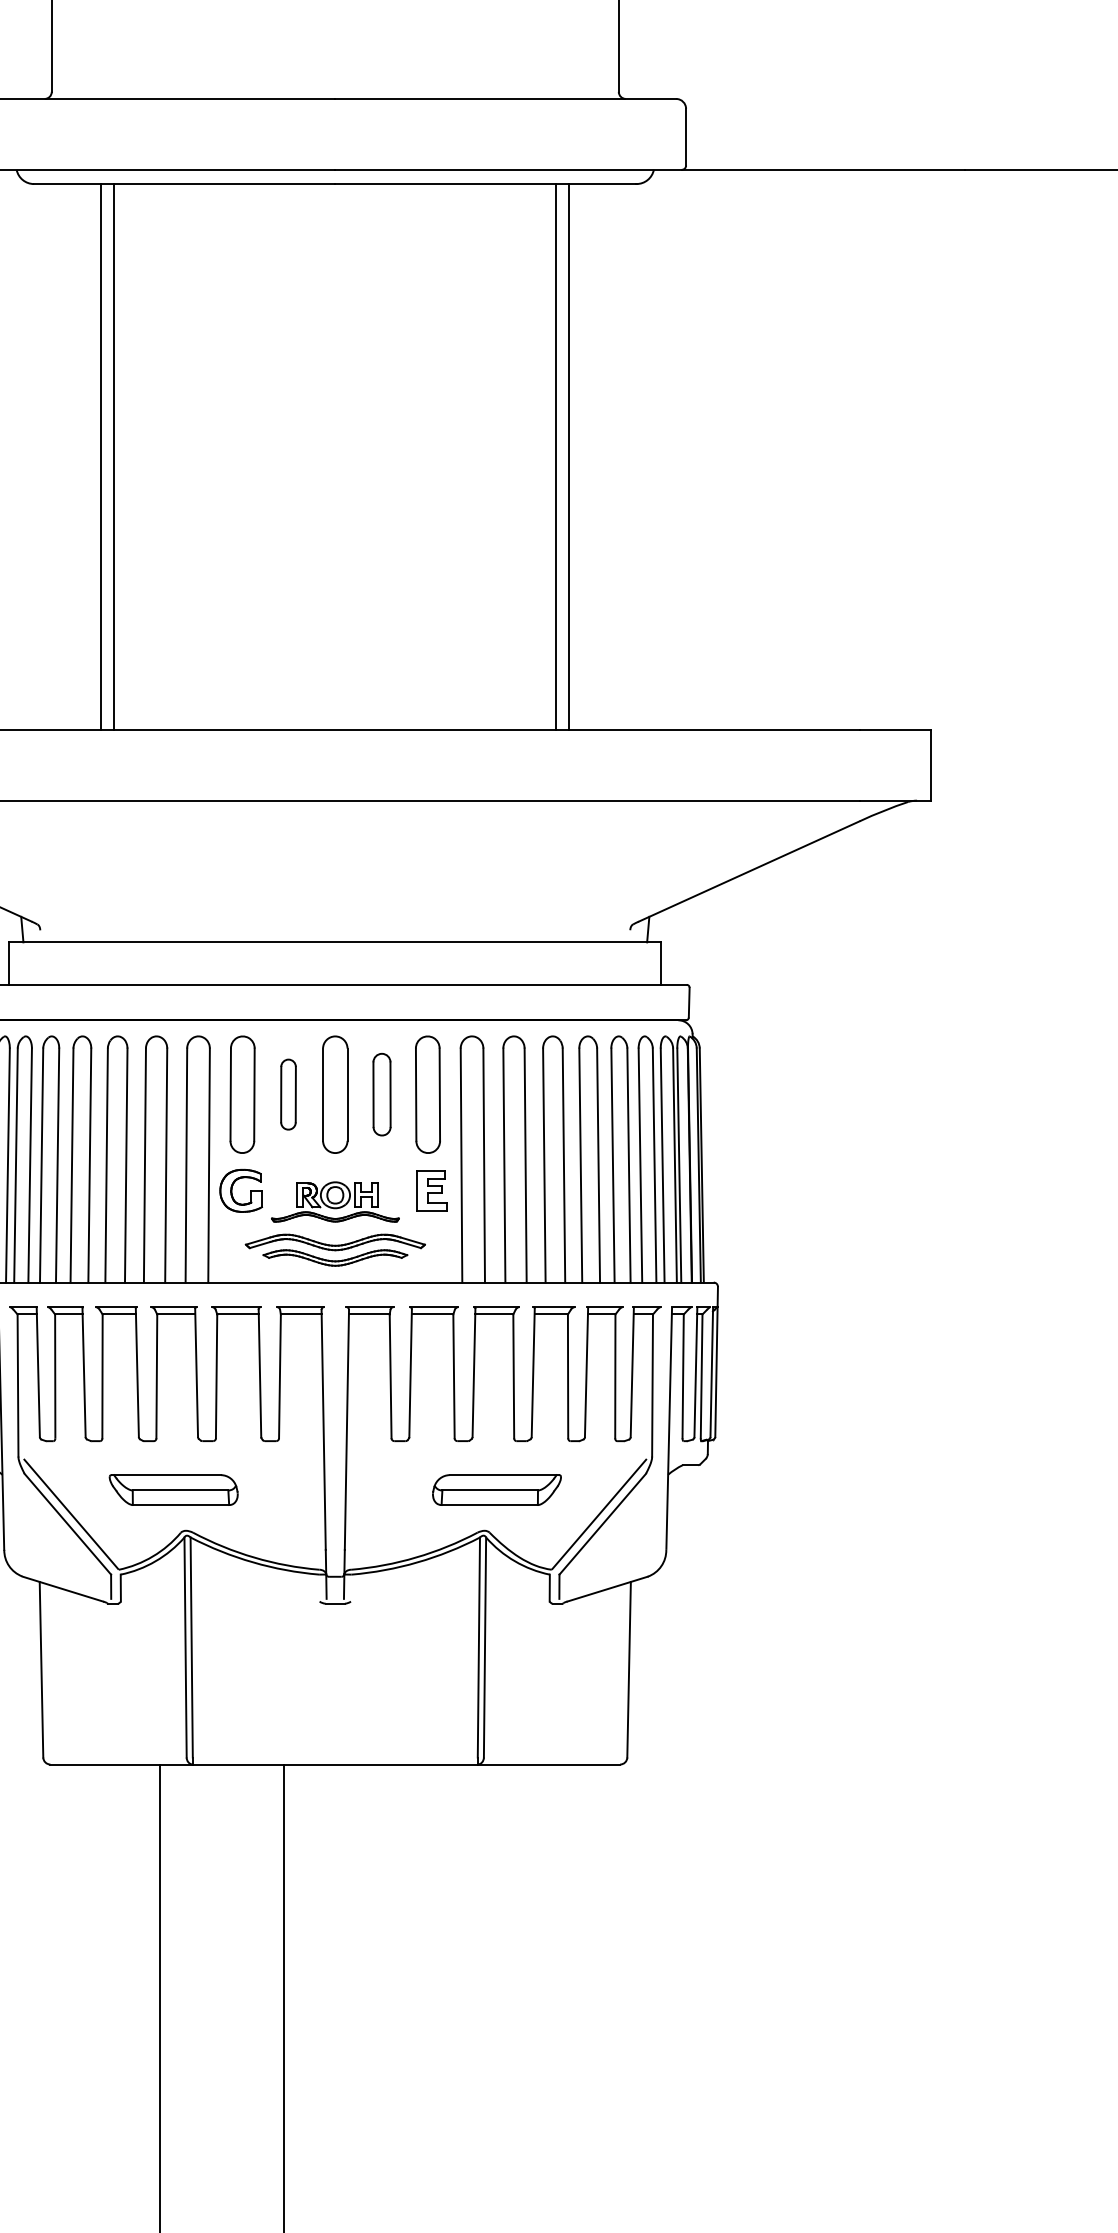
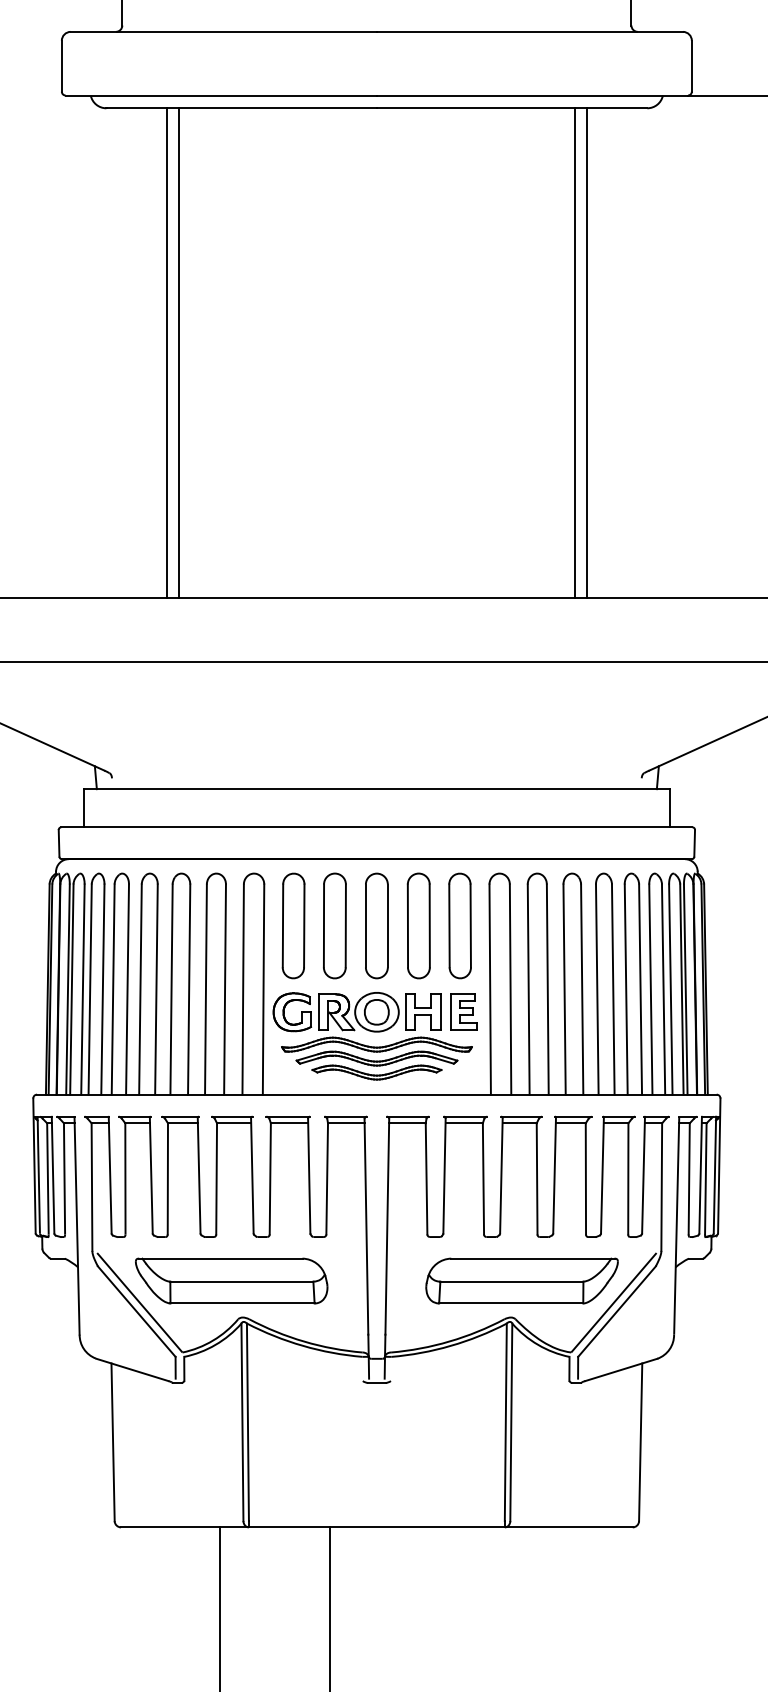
part: (288, 1094) -> (334, 925), size x1.67
part: (381, 1094) -> (418, 925), size x1.43
part: (335, 1201) -> (377, 1021), size x1.67
part: (173, 1489) -> (231, 1280), size x1.67
part: (496, 1489) -> (521, 1280), size x1.67

